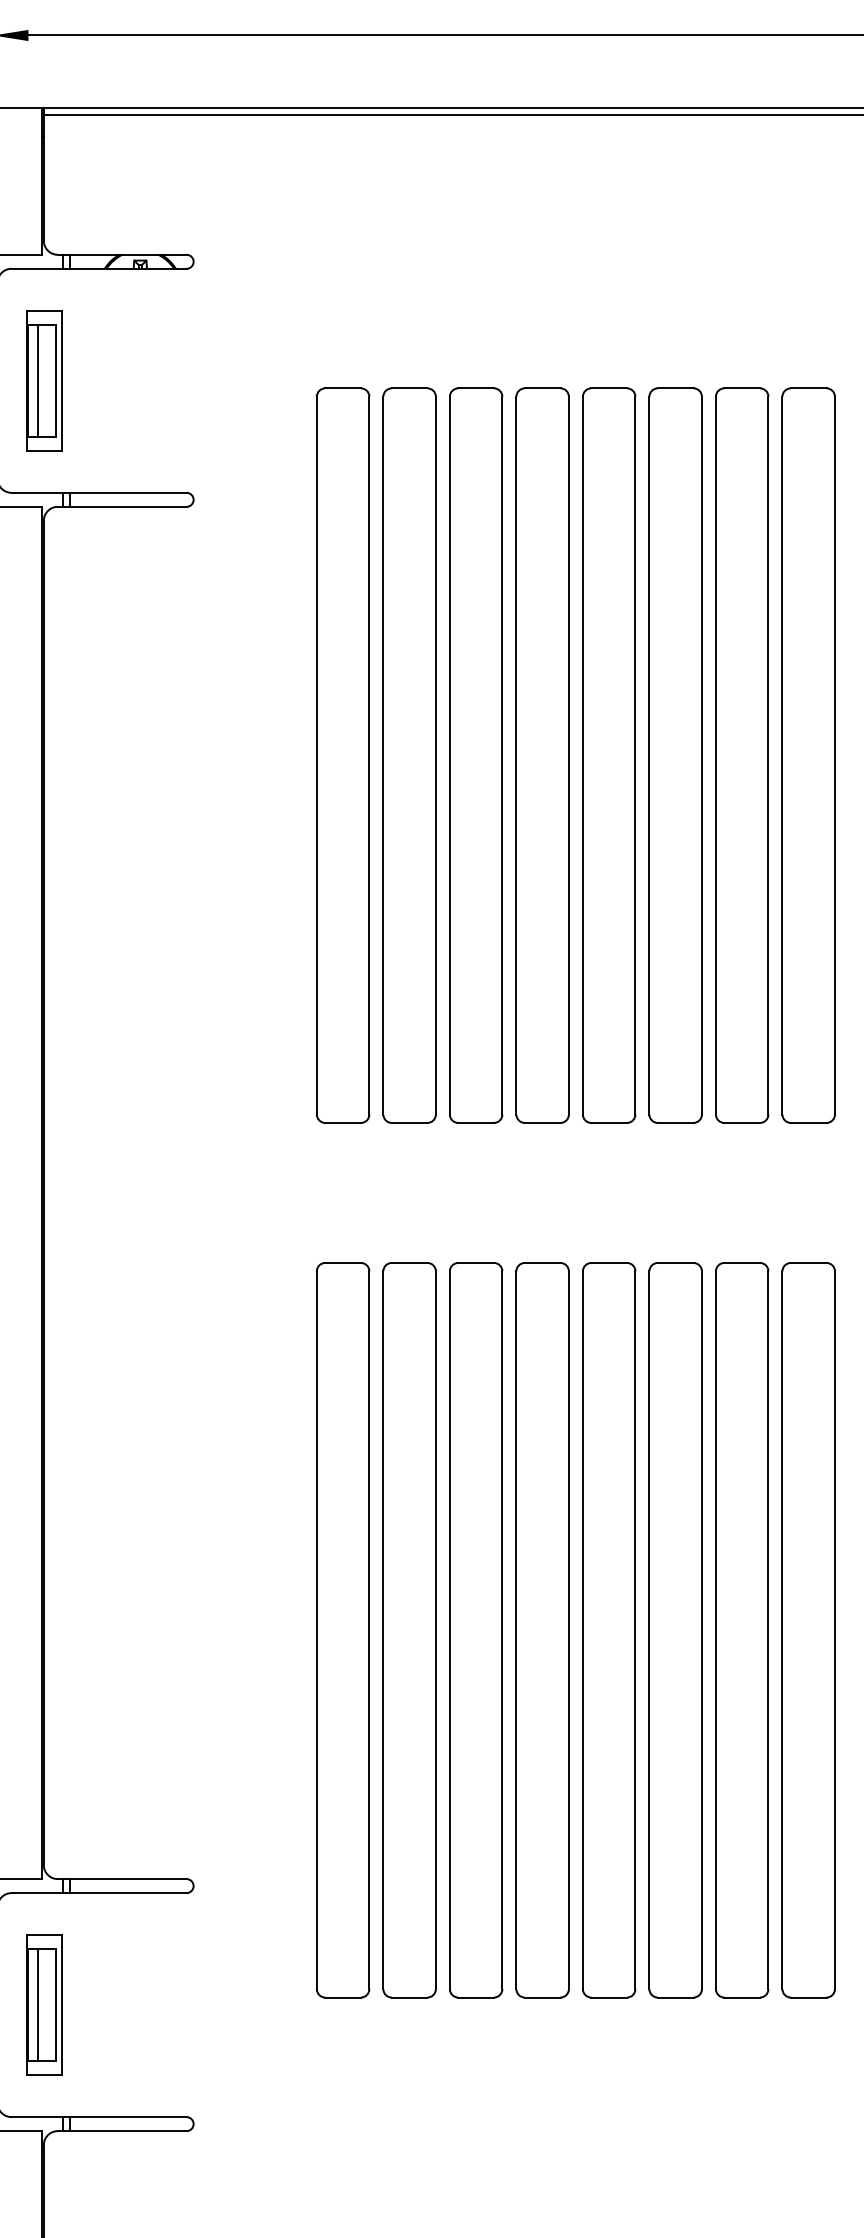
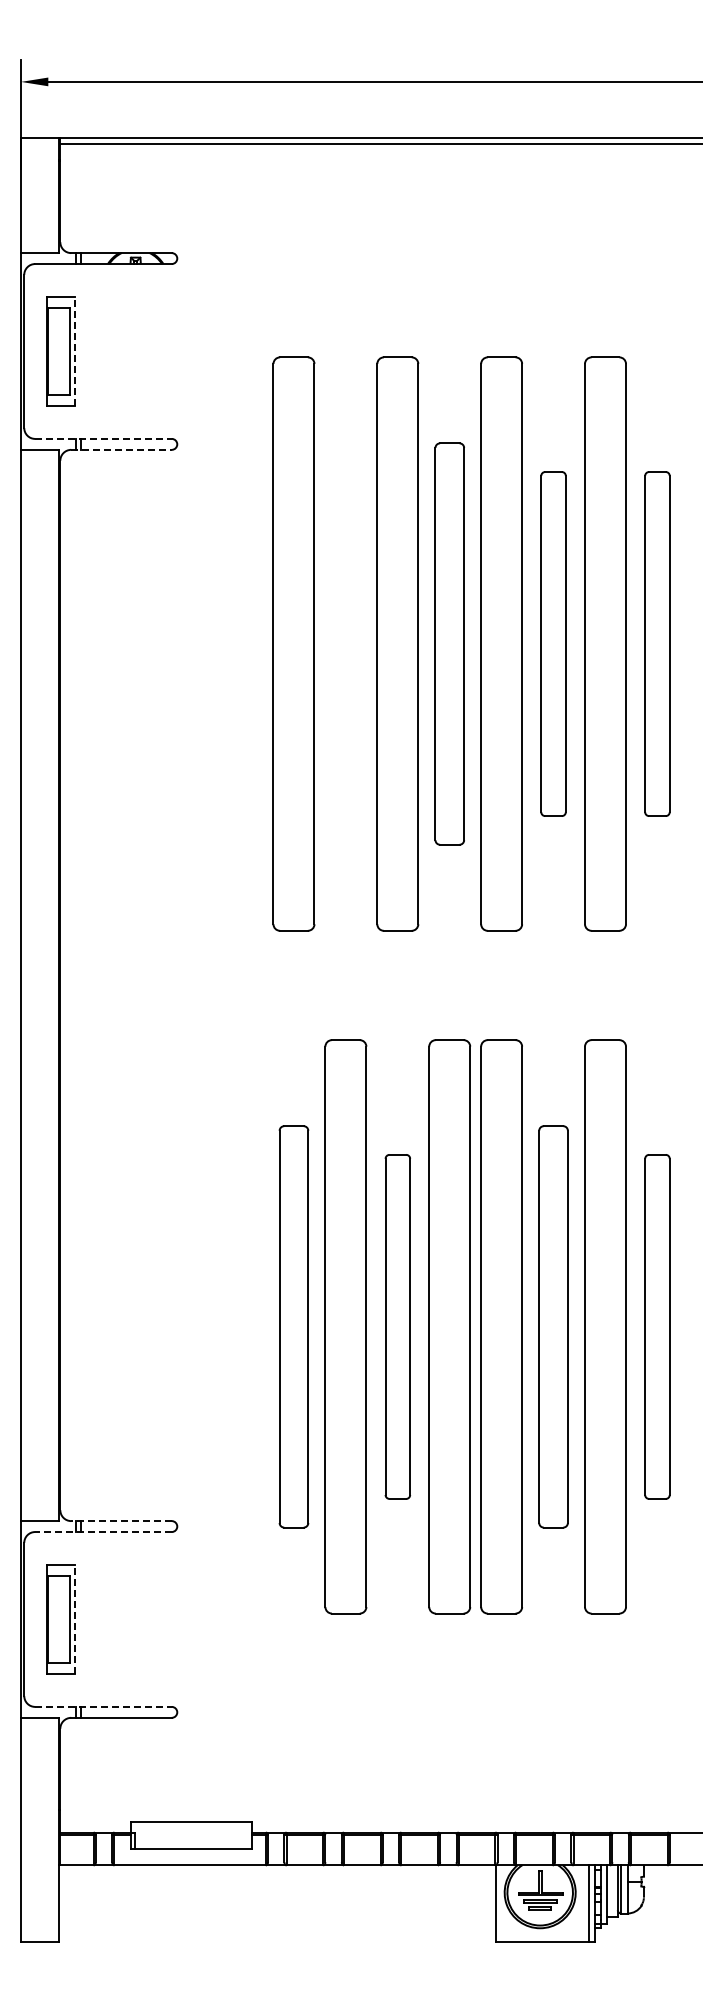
line: (38, 380) -> (56, 351), removed
line: (61, 380) -> (74, 351), solid -> dashed
line: (100, 492) -> (104, 438), solid -> dashed
line: (123, 506) -> (122, 449), solid -> dashed
part: (409, 754) -> (345, 643), removed
part: (542, 754) -> (449, 643), size x0.7
part: (675, 754) -> (553, 643), size x0.6
part: (808, 754) -> (657, 643), size x0.6
part: (342, 1629) -> (293, 1326), size x0.7
part: (475, 1629) -> (397, 1326), size x0.6
part: (675, 1629) -> (553, 1326), size x0.7
part: (808, 1629) -> (657, 1326), size x0.6
line: (122, 1879) -> (121, 1521), solid -> dashed
line: (99, 1893) -> (103, 1532), solid -> dashed
line: (38, 2005) -> (56, 1619), removed
line: (61, 2005) -> (74, 1619), solid -> dashed
line: (100, 2116) -> (104, 1706), solid -> dashed

